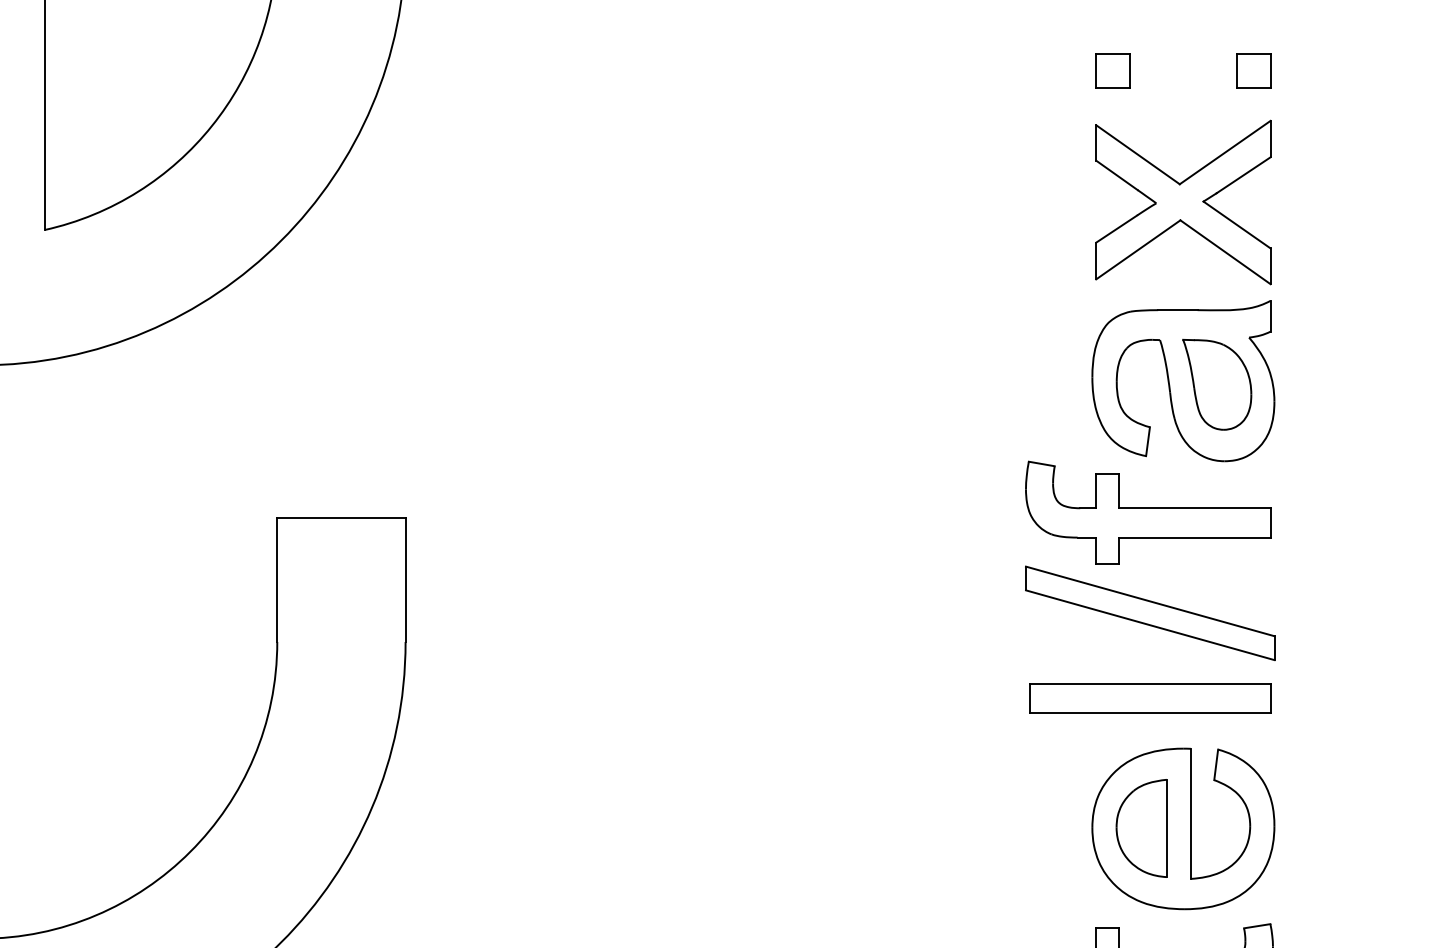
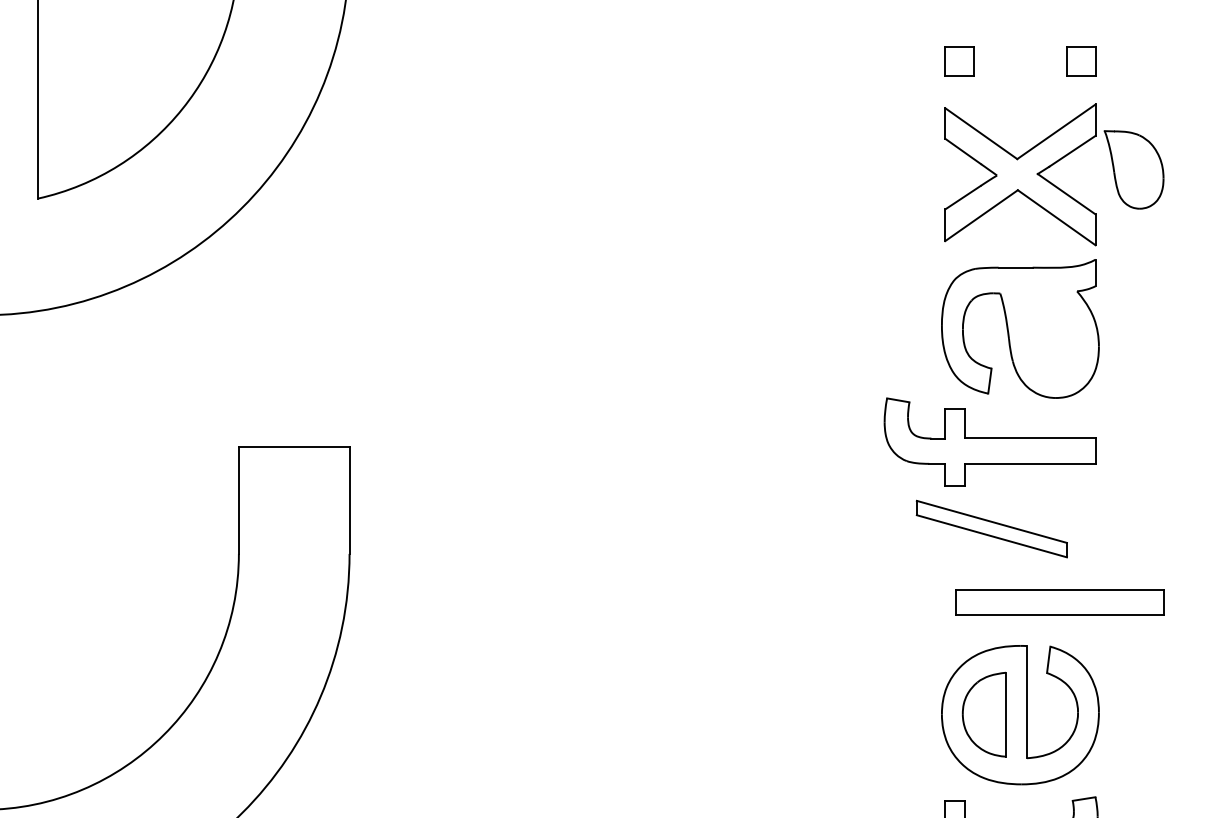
part: (1217, 384) -> (1134, 169), moved
part: (1150, 612) -> (992, 528), size x0.7
part: (1150, 698) -> (1060, 602), moved

